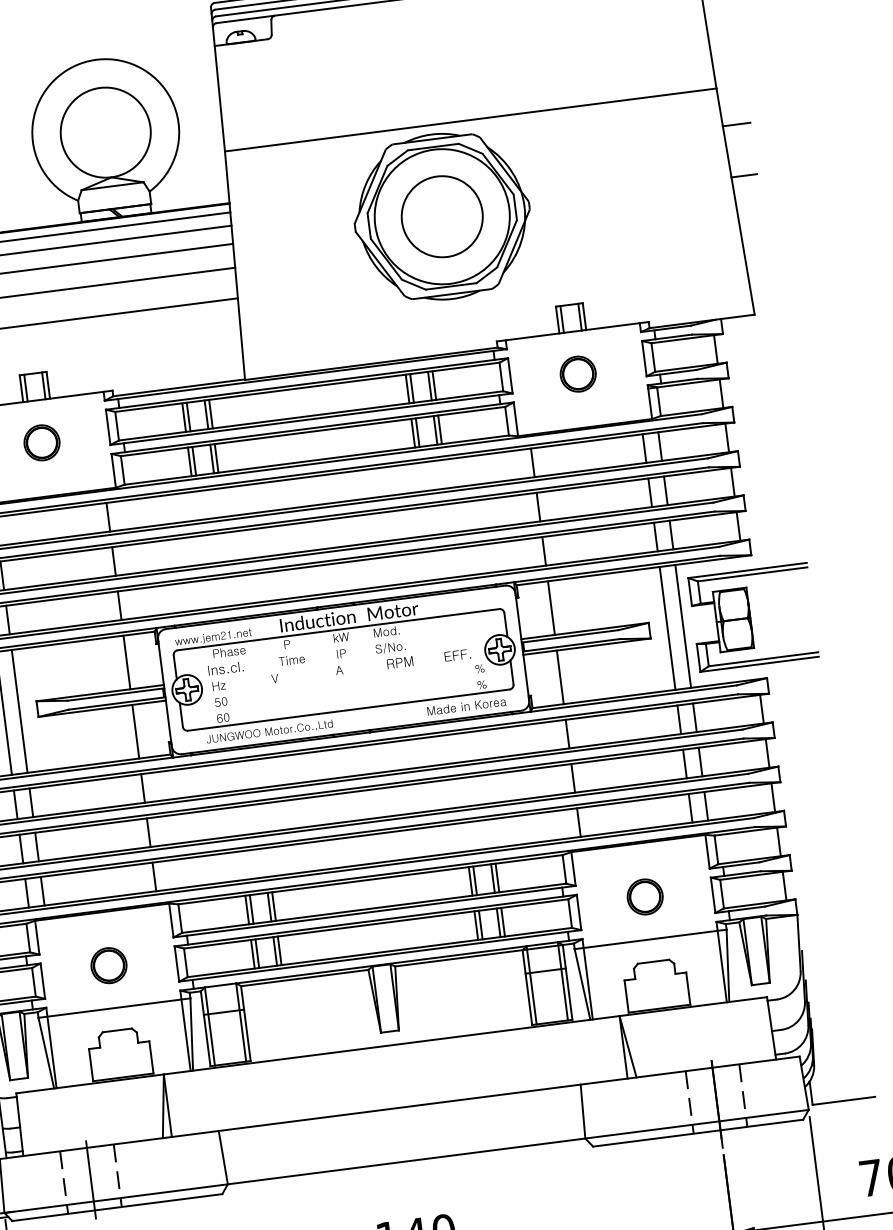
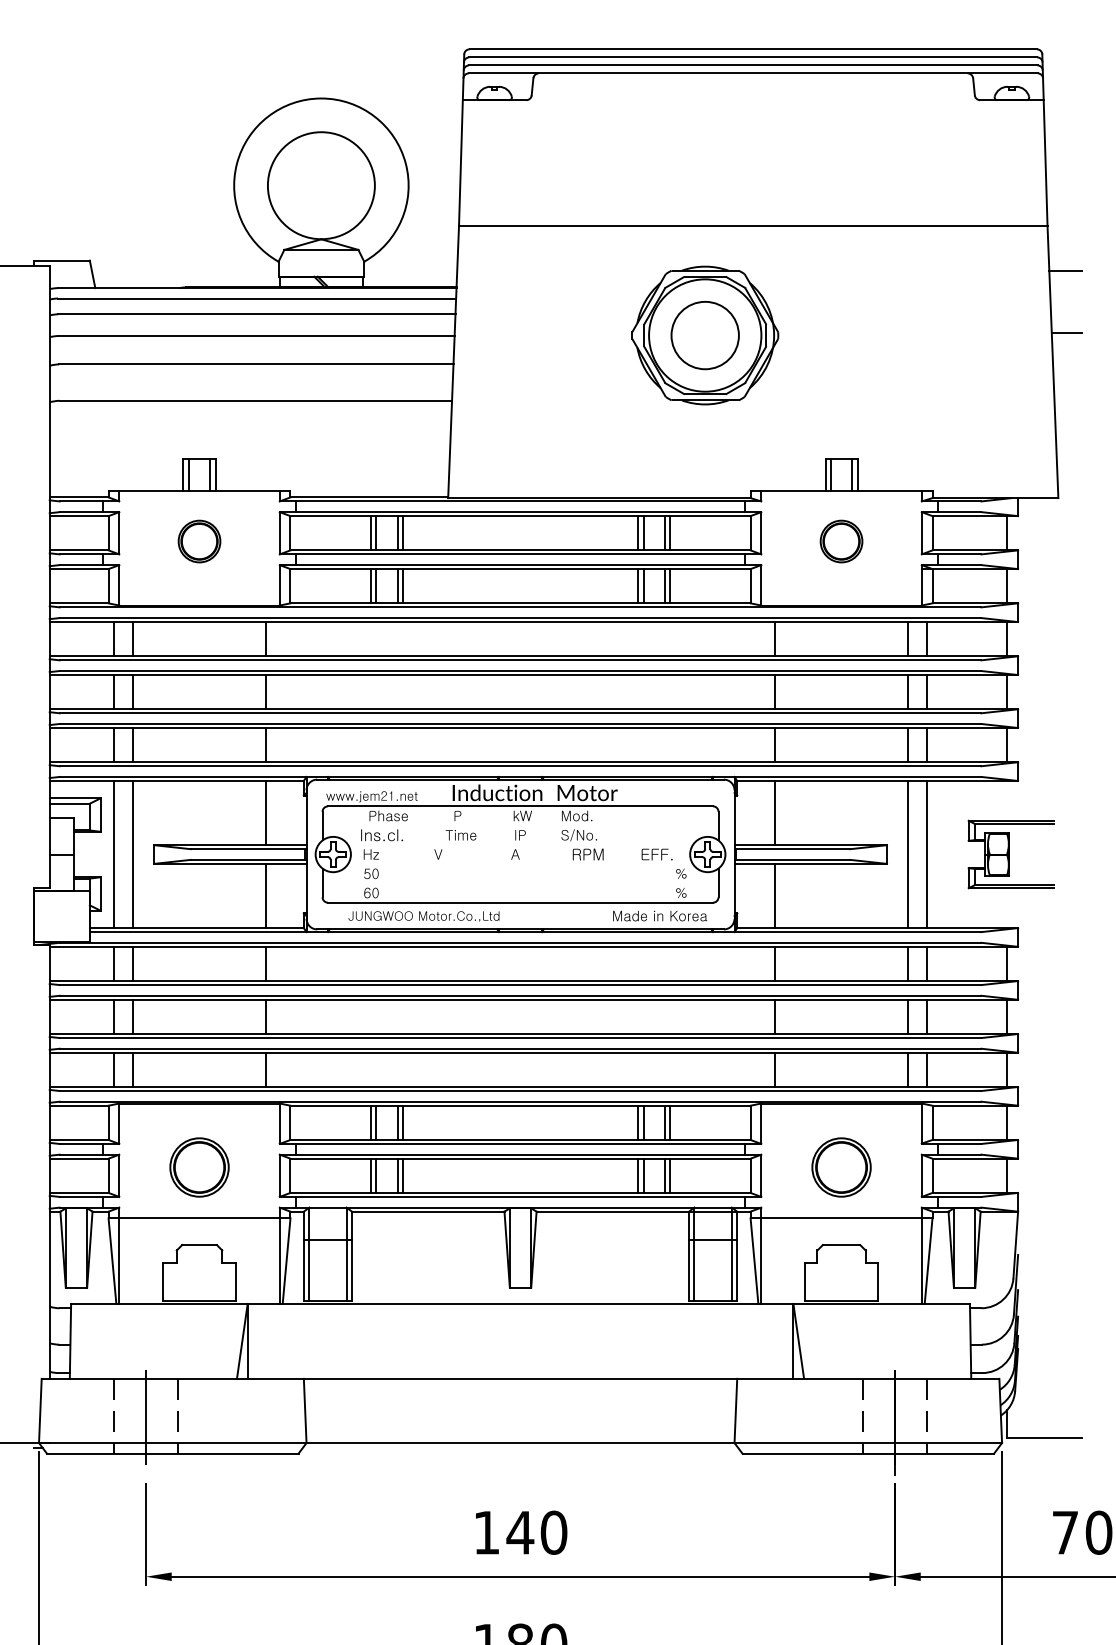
part: (442, 216) -> (705, 335), size x0.7
part: (752, 617) -> (1010, 854), size x0.6
part: (645, 896) -> (841, 1167), size x1.4
part: (108, 965) -> (199, 1167), size x1.4

